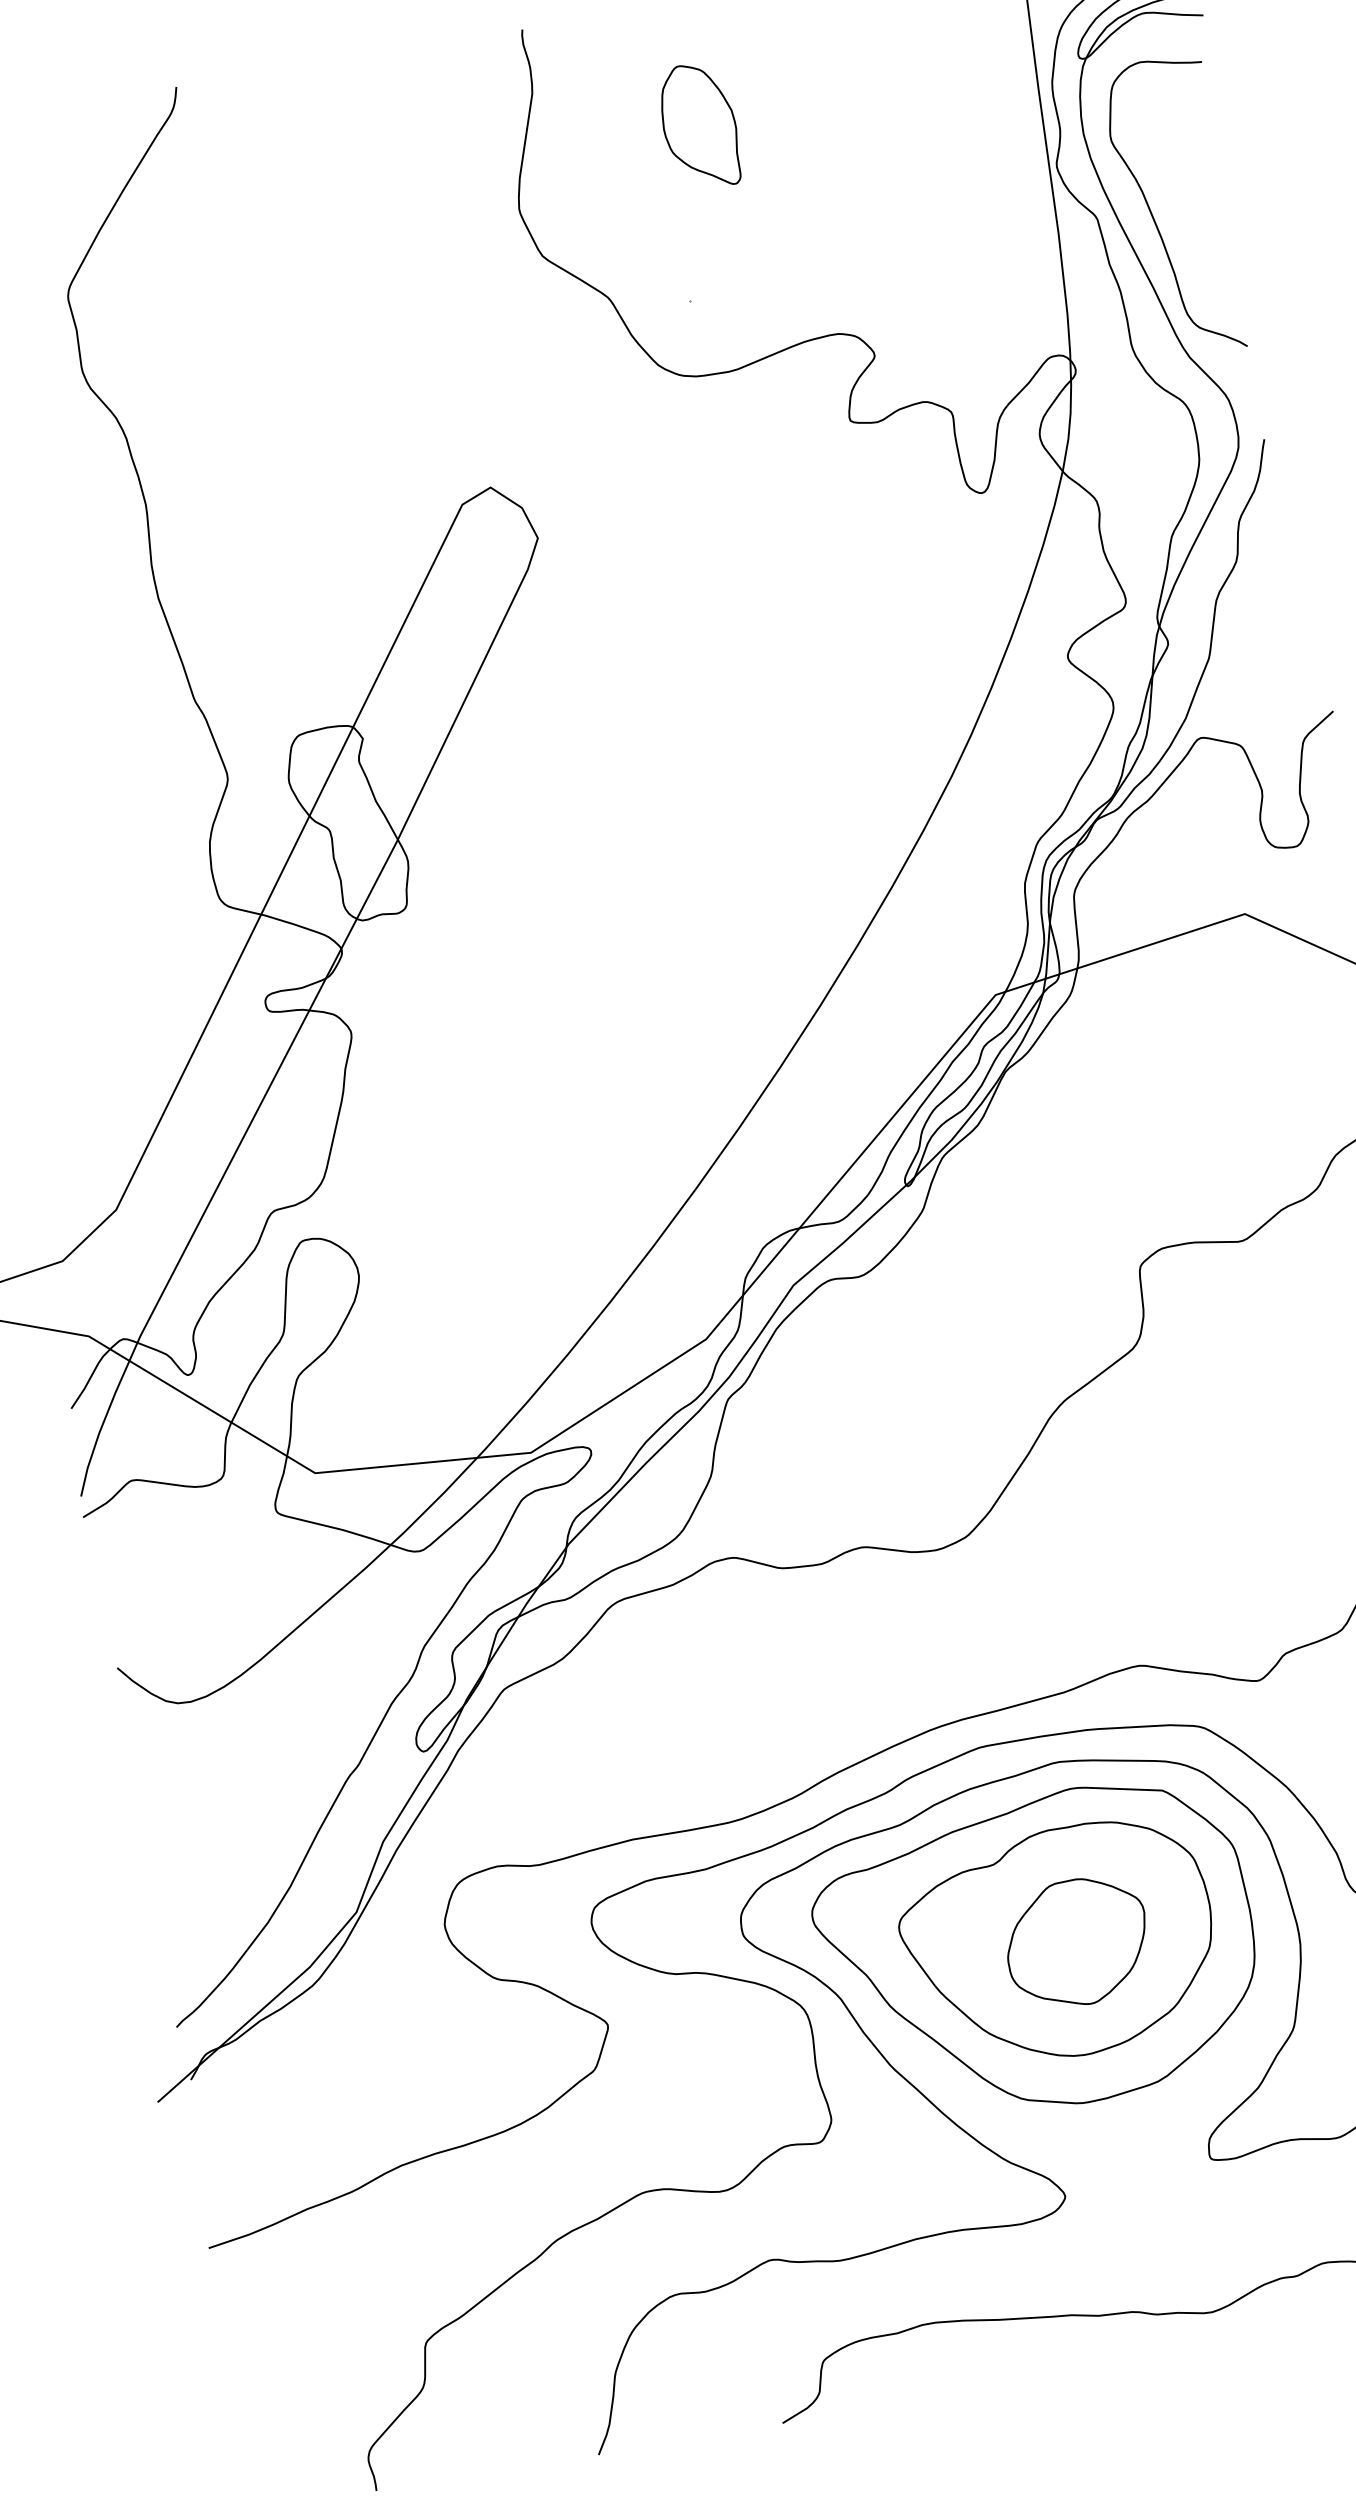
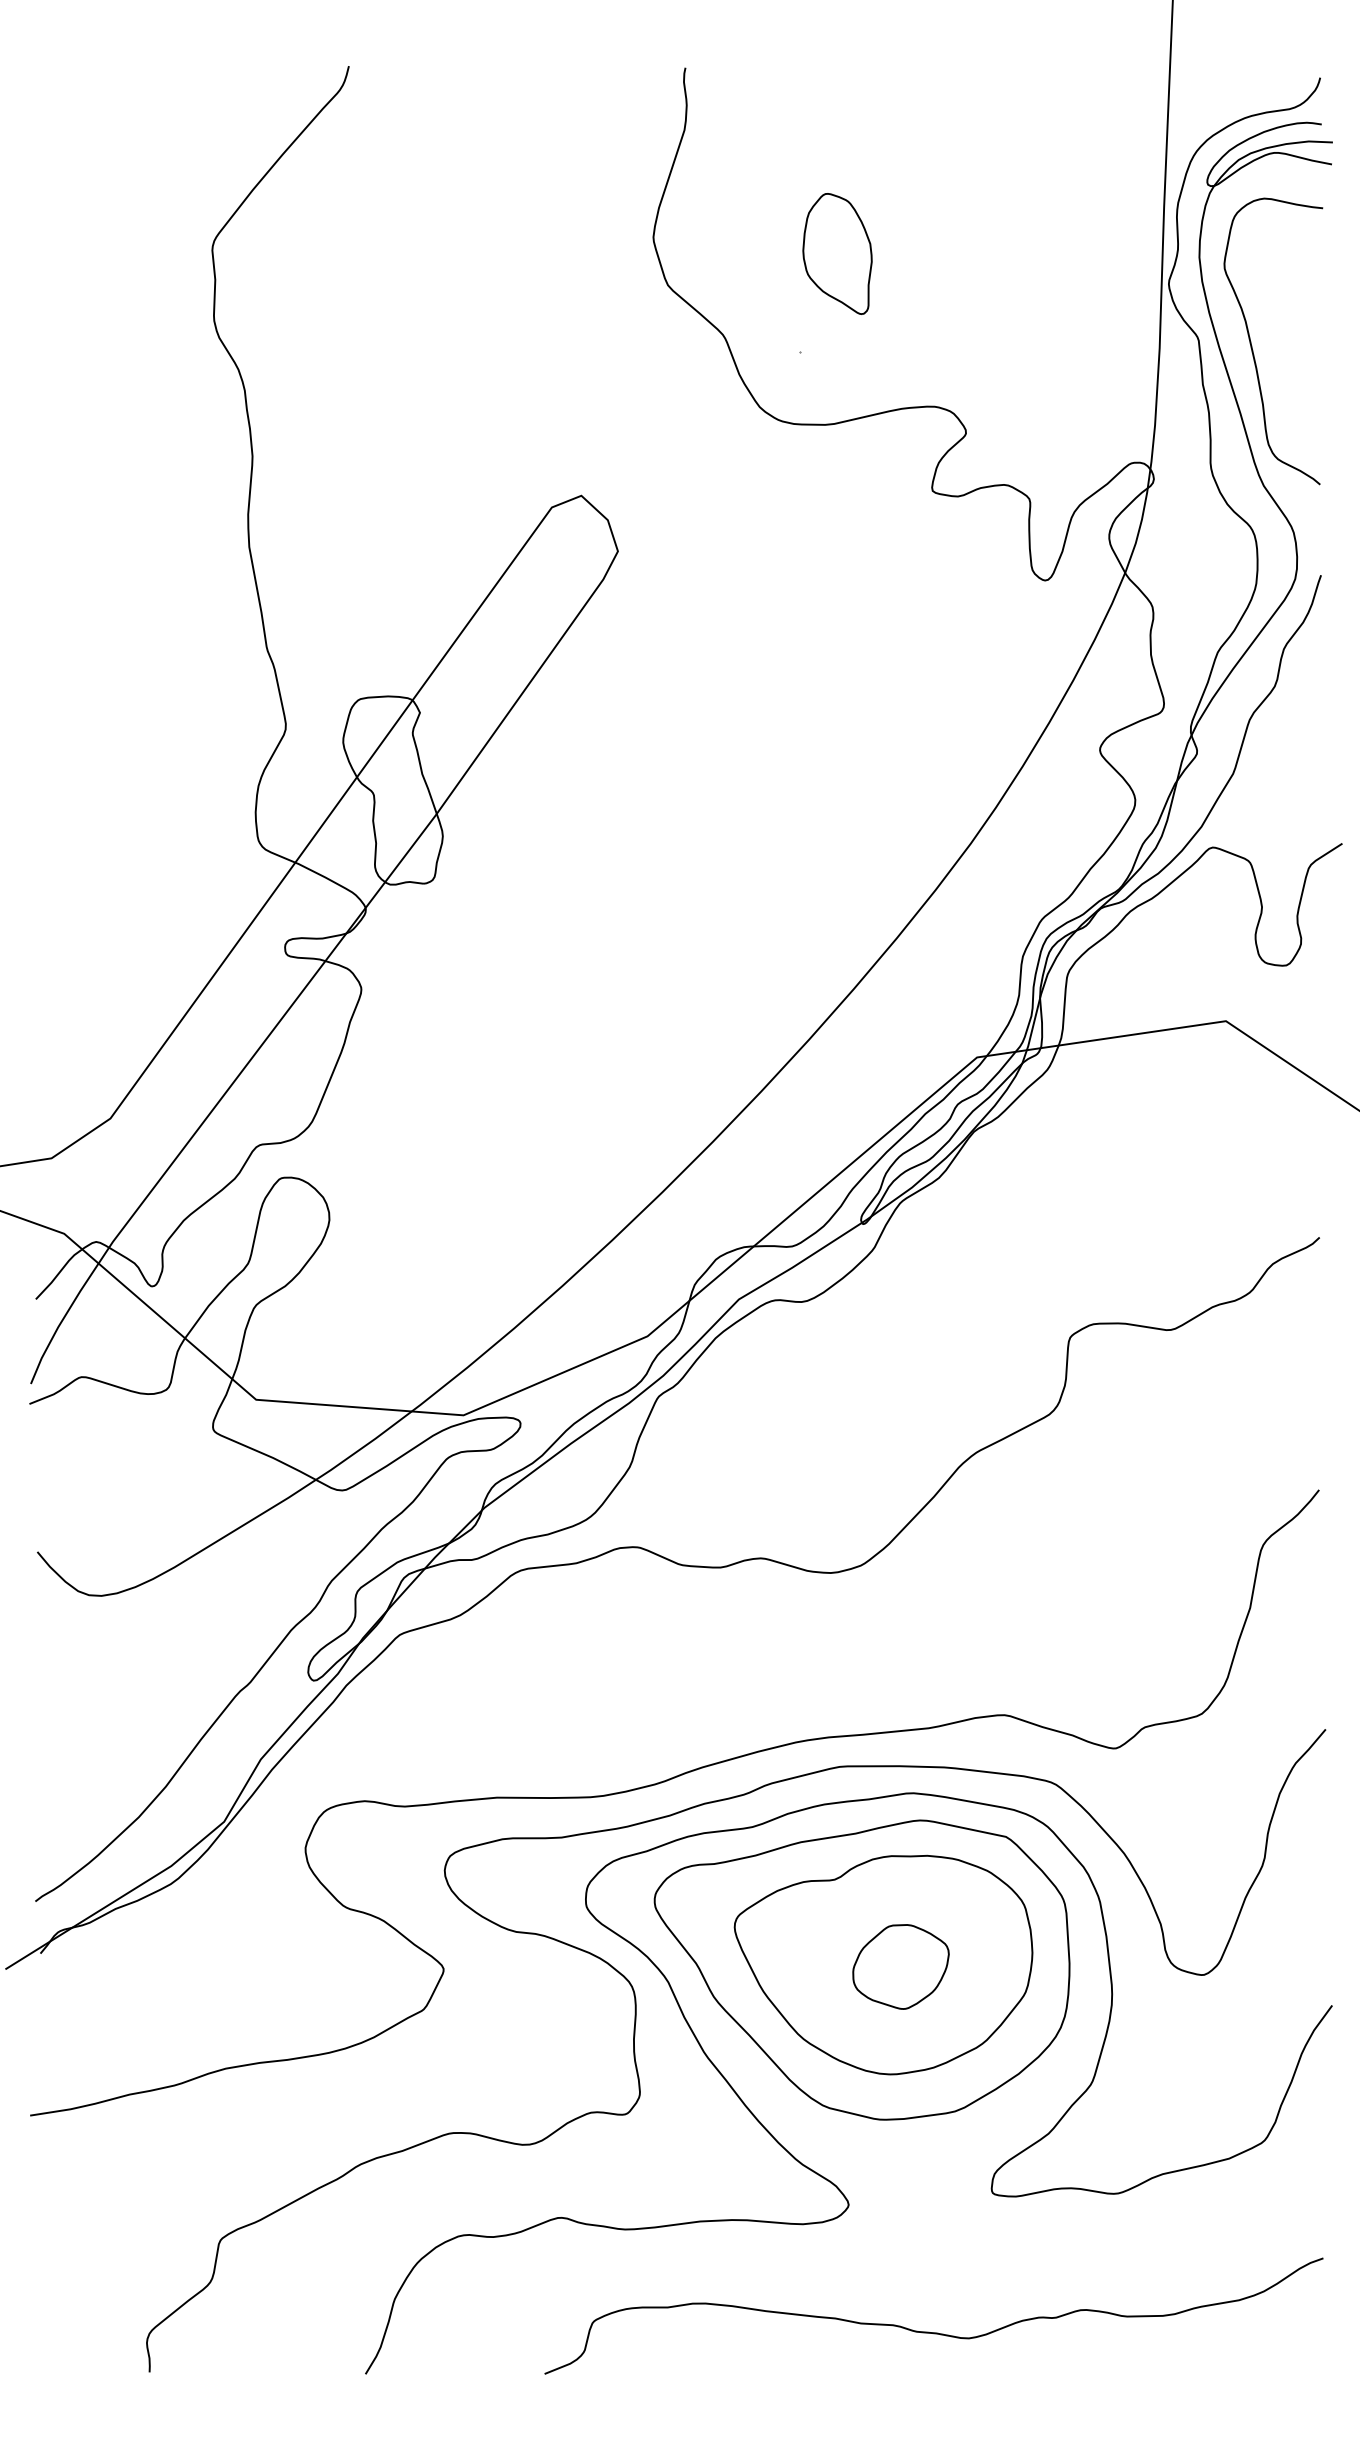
part: (699, 125) -> (837, 253), moved
part: (1076, 1942) -> (900, 1966), size x0.7

